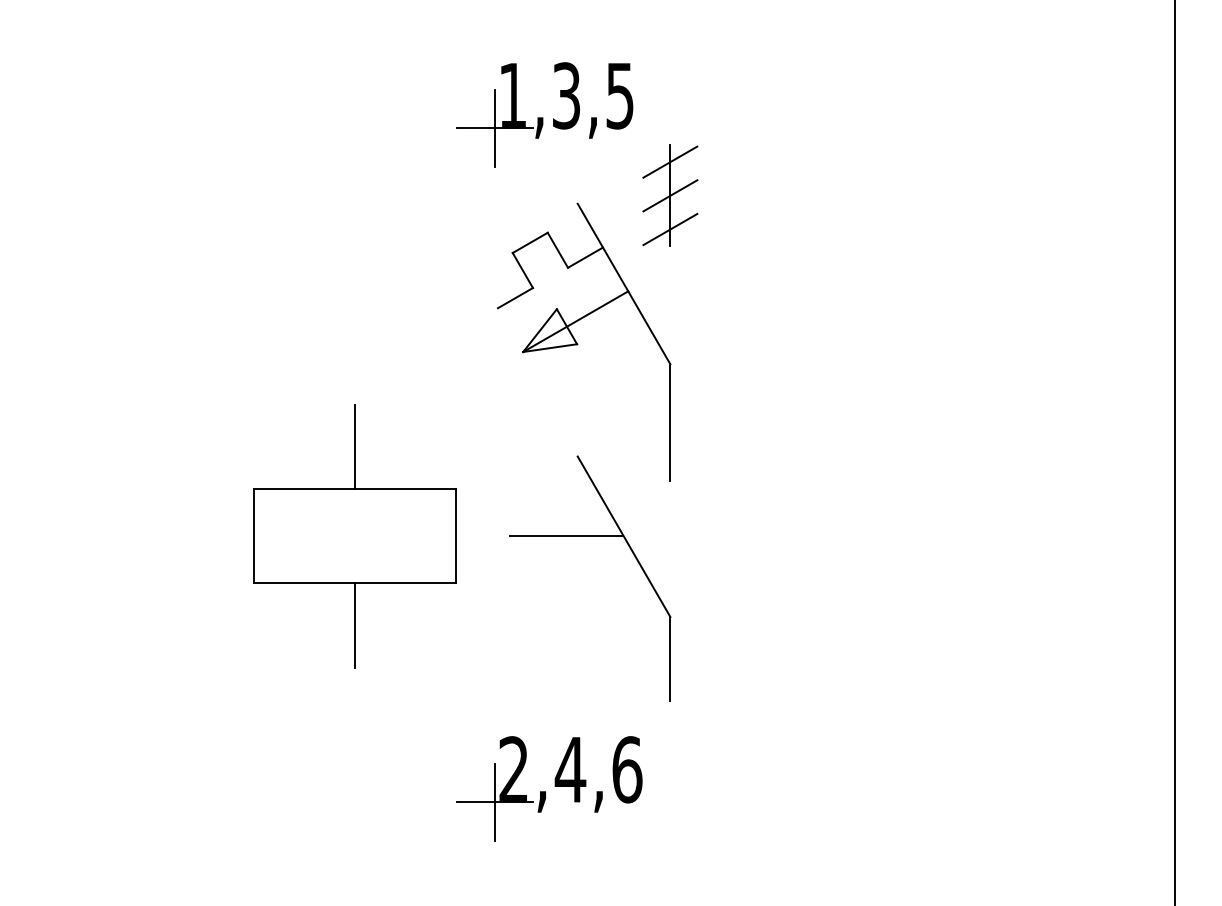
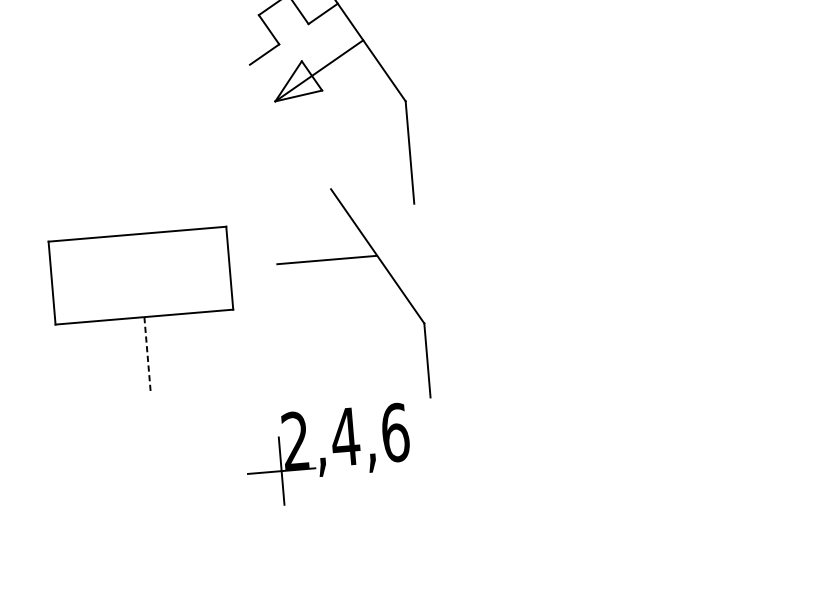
line: (354, 446) -> (134, 196), removed
line: (354, 625) -> (147, 354), solid -> dashed
part: (549, 788) -> (328, 454), moved

